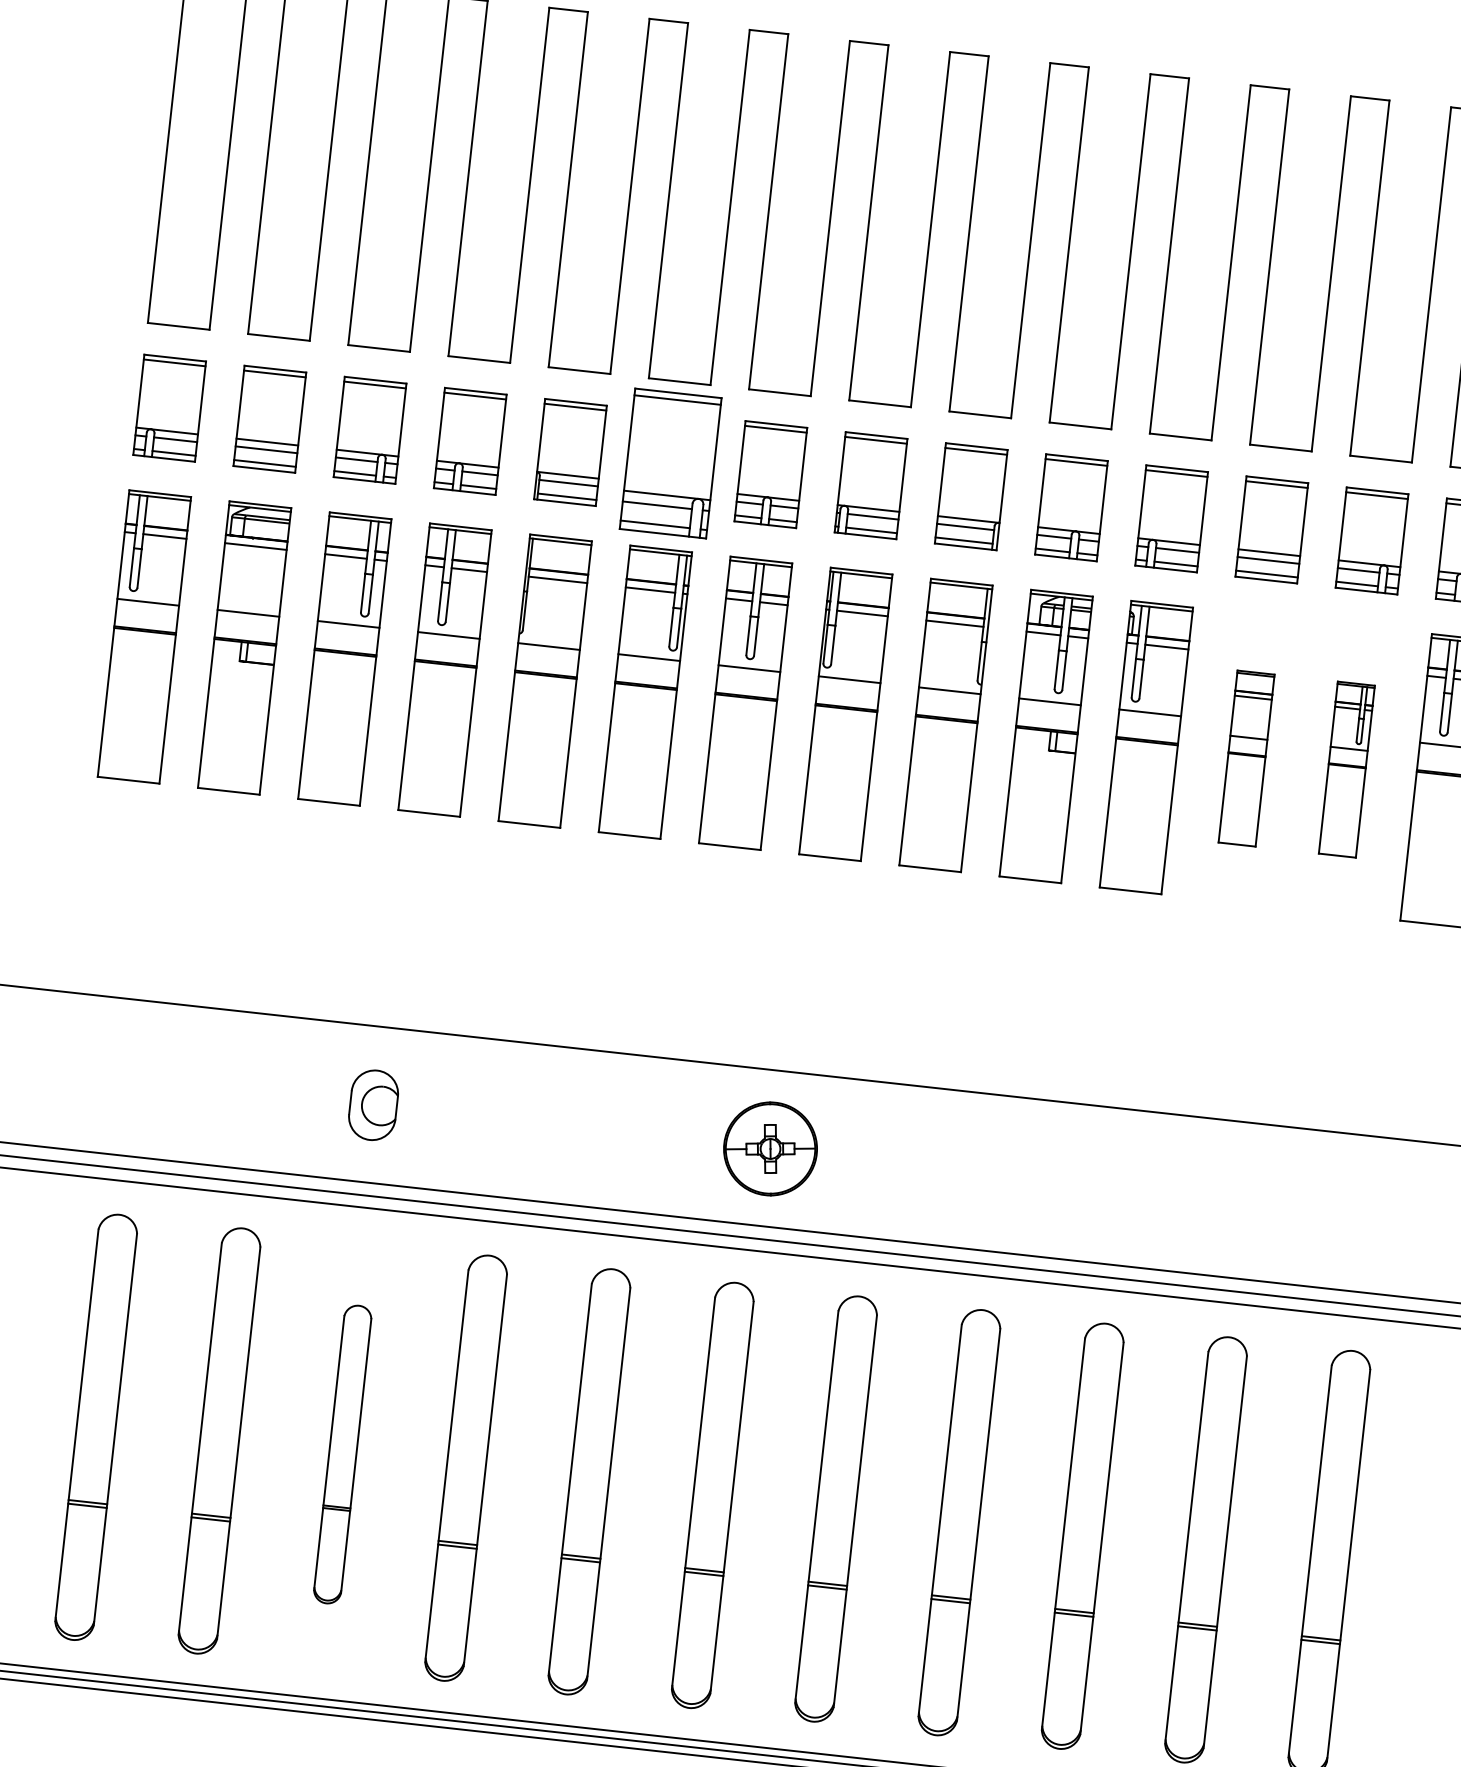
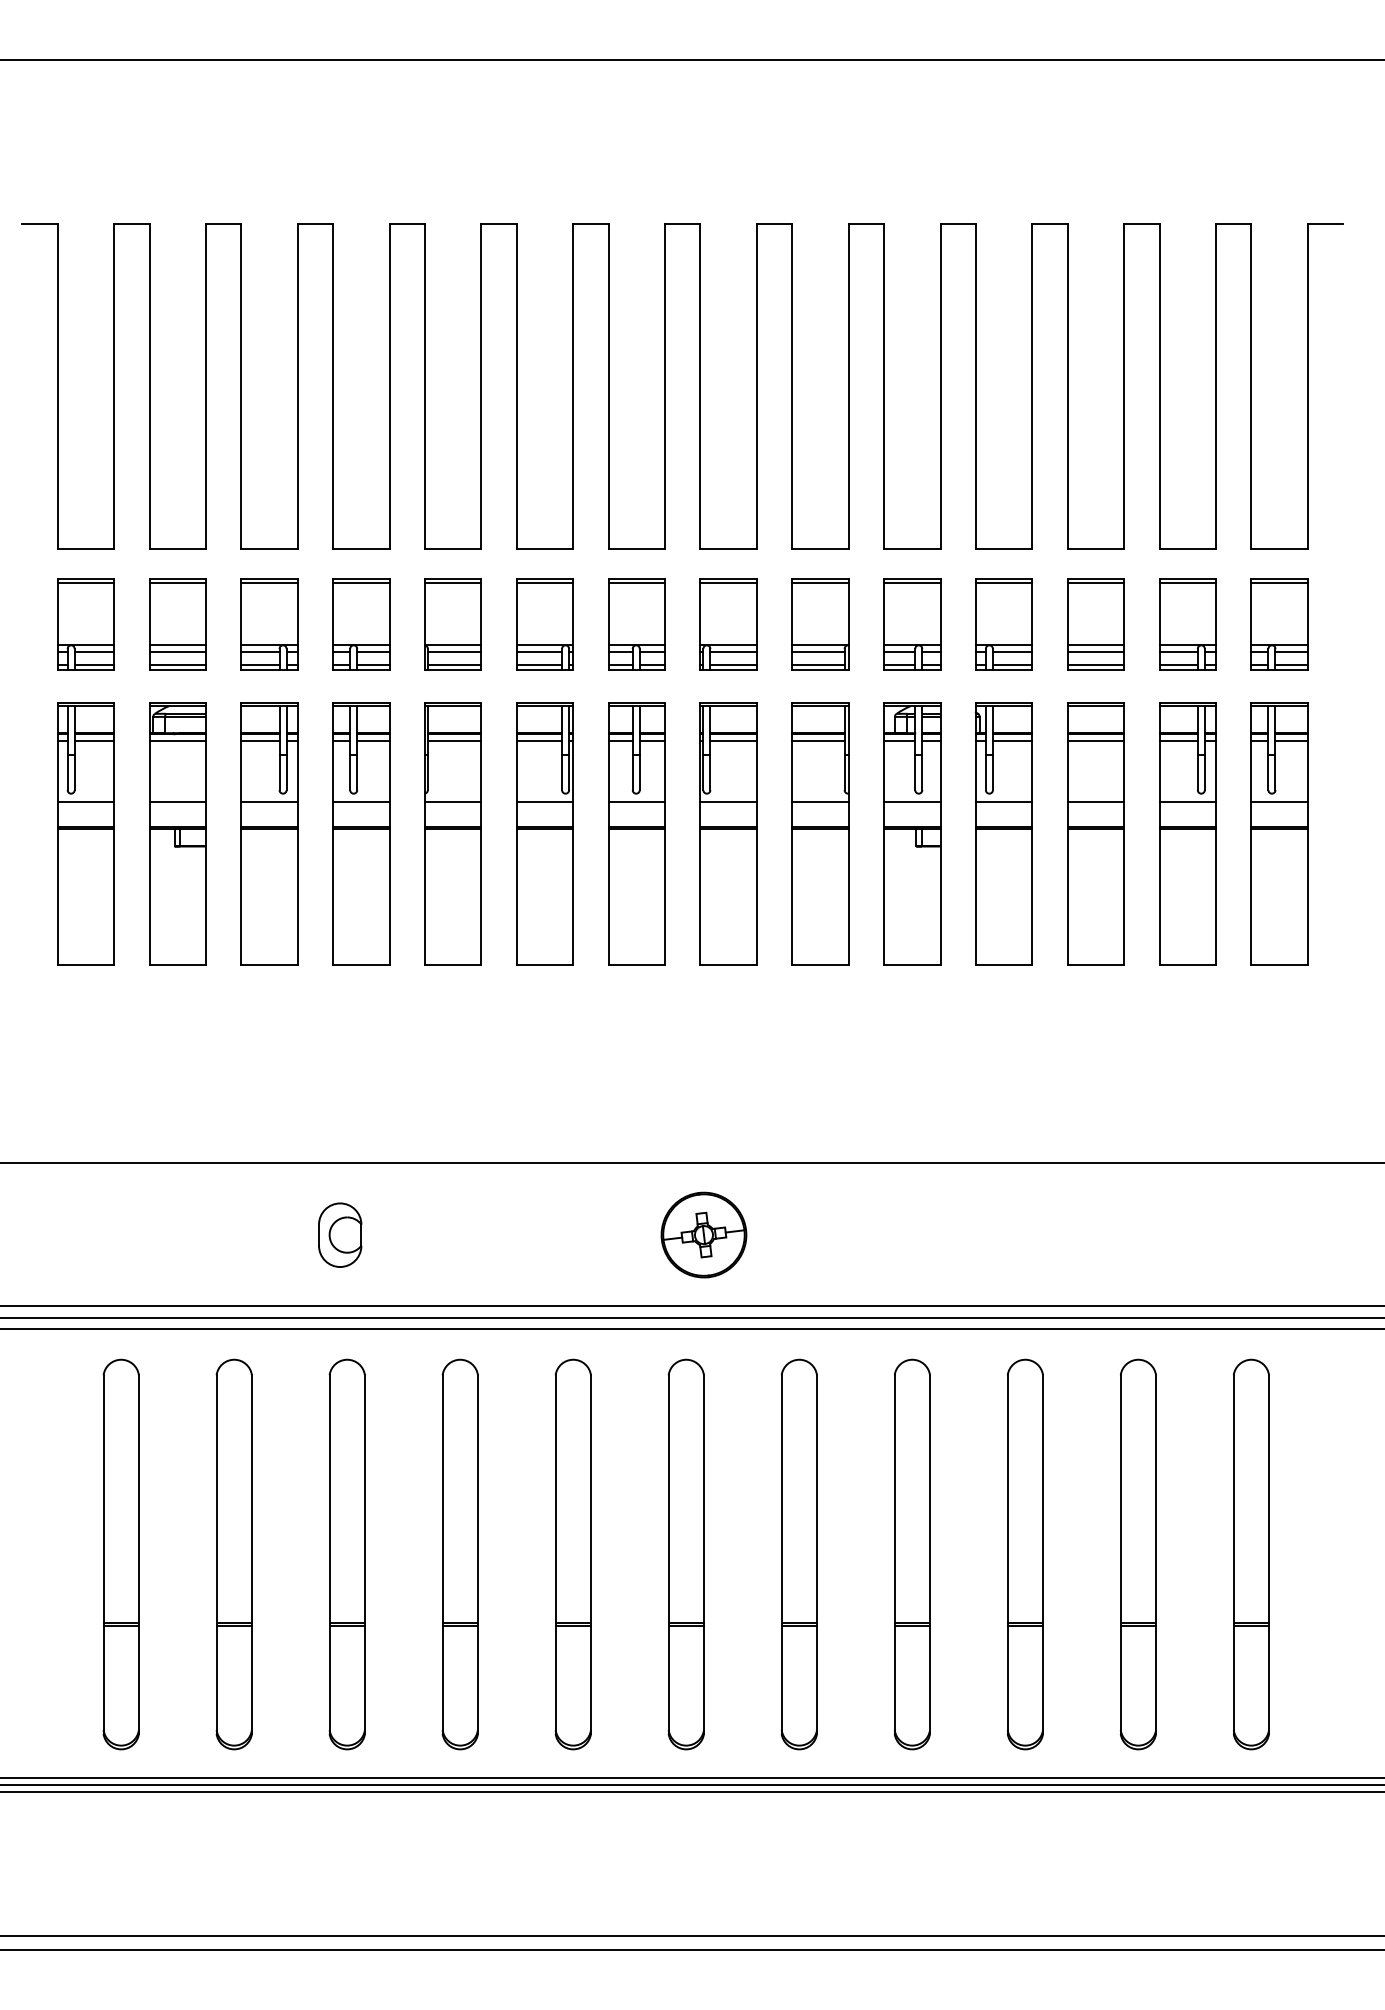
part: (670, 463) -> (544, 624), size x0.71
part: (1246, 757) -> (1095, 833), size x1.67
part: (1346, 769) -> (1187, 833), size x1.67
part: (341, 1454) -> (346, 1554), size x1.43

